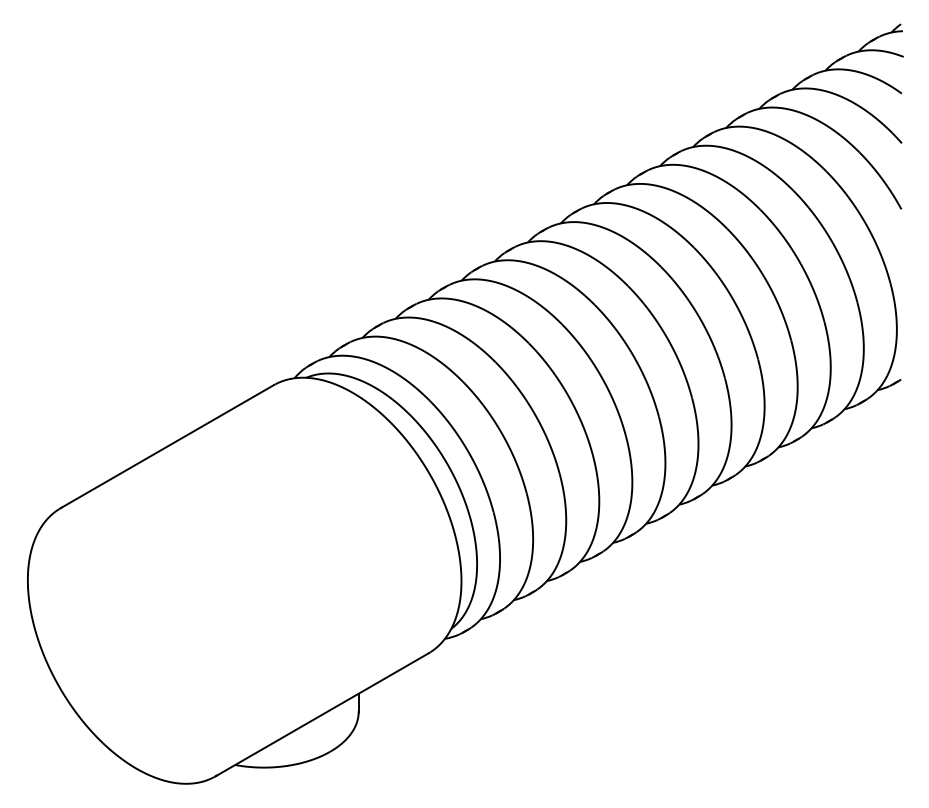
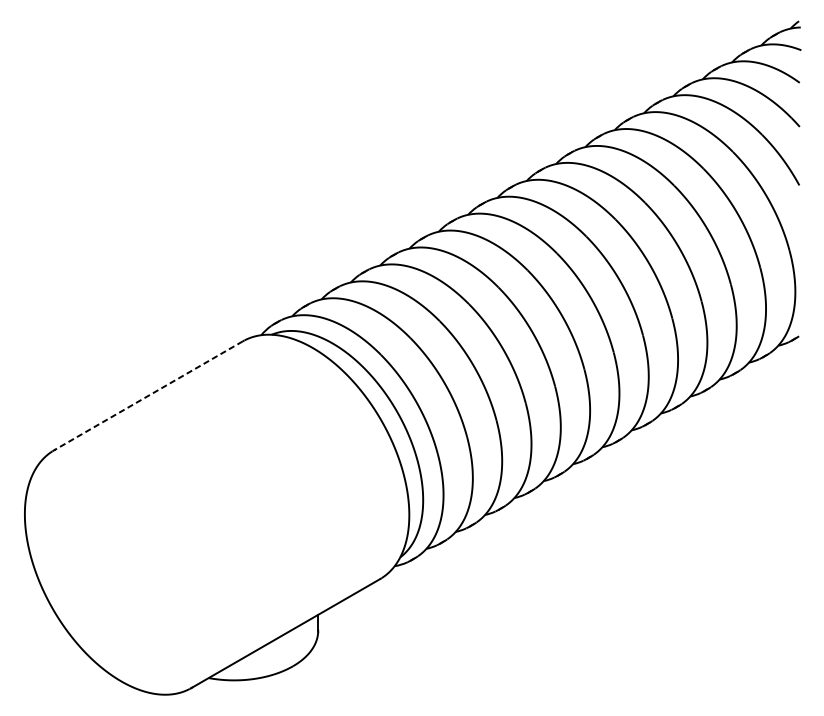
line: (167, 446) -> (148, 395), solid -> dashed

